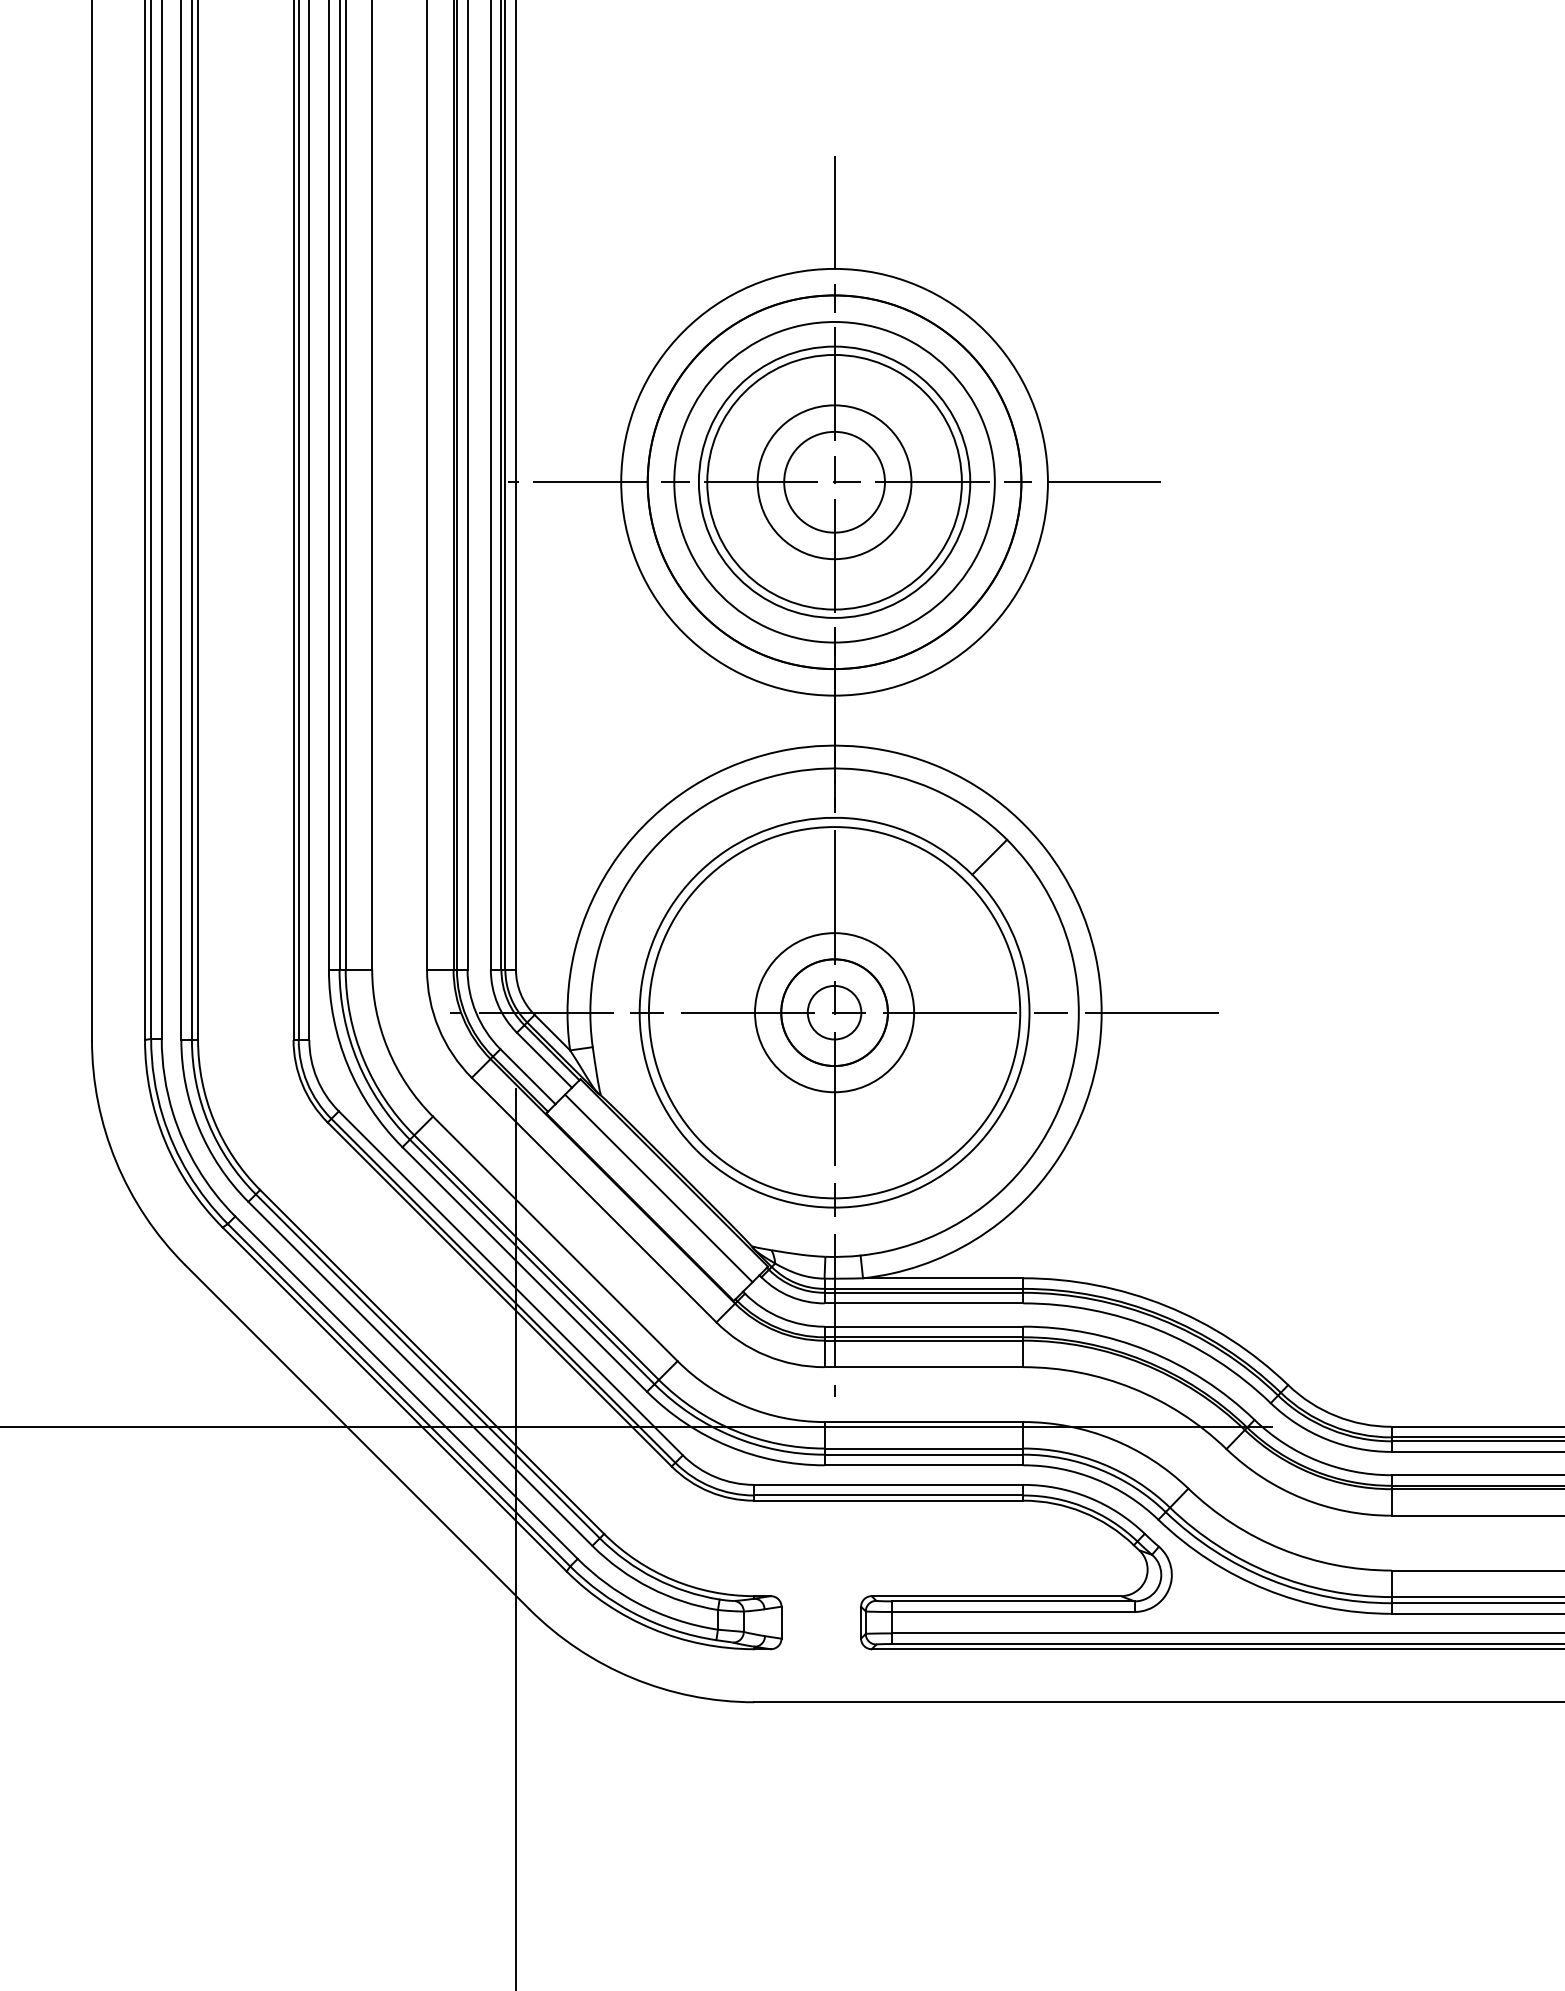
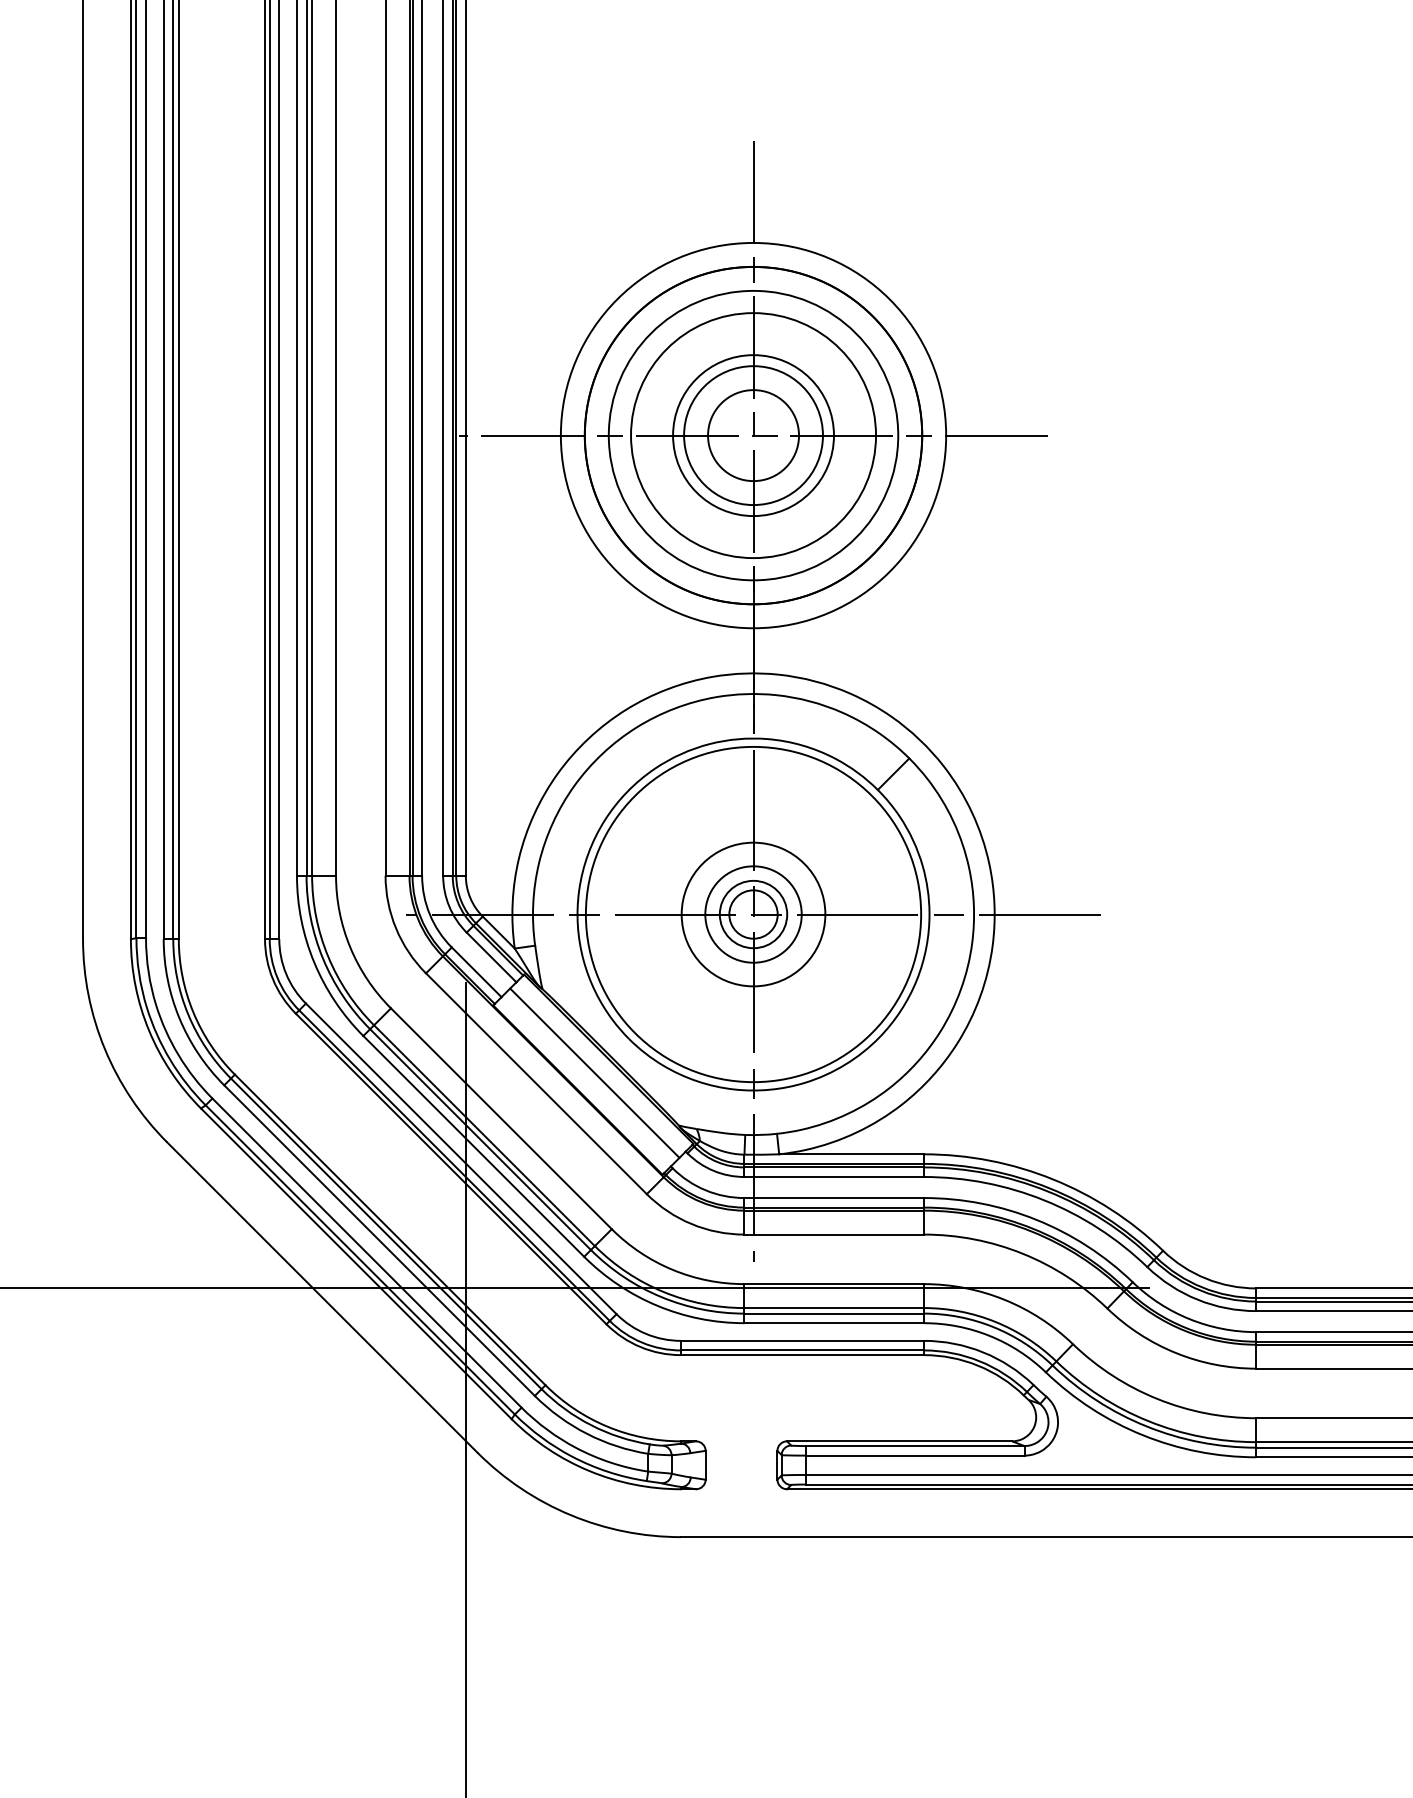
circle: (834, 481) -> (753, 434), size x0.7
circle: (834, 1012) -> (753, 914), size x0.7

